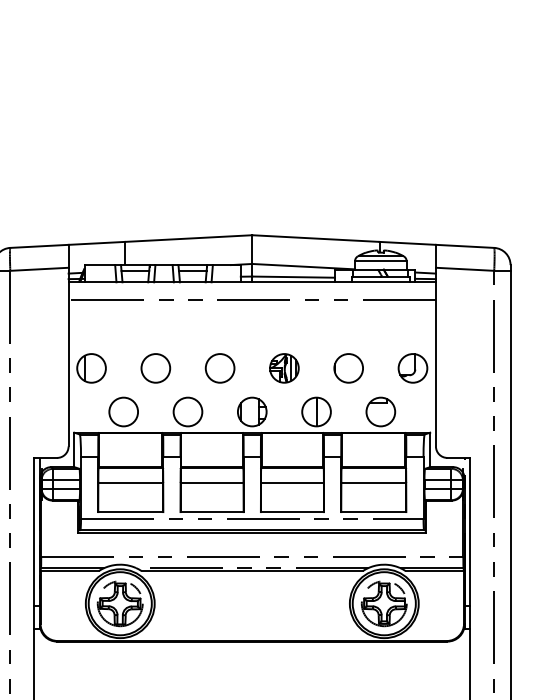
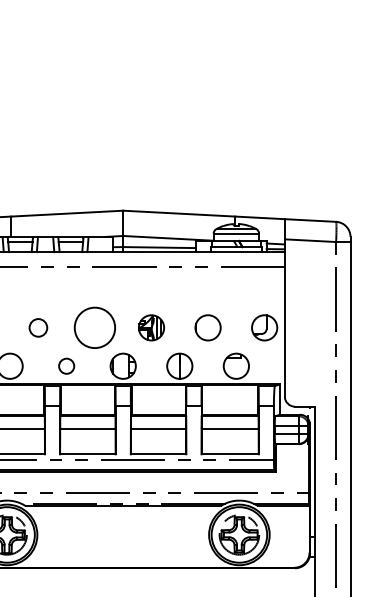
circle: (155, 368) -> (38, 327), size x0.7
circle: (219, 368) -> (94, 327), size x1.6
circle: (187, 411) -> (66, 365), size x0.6

